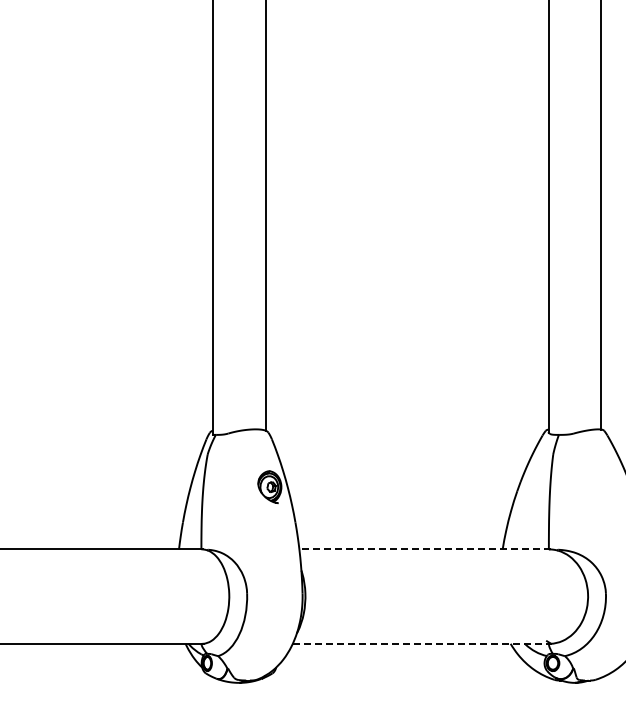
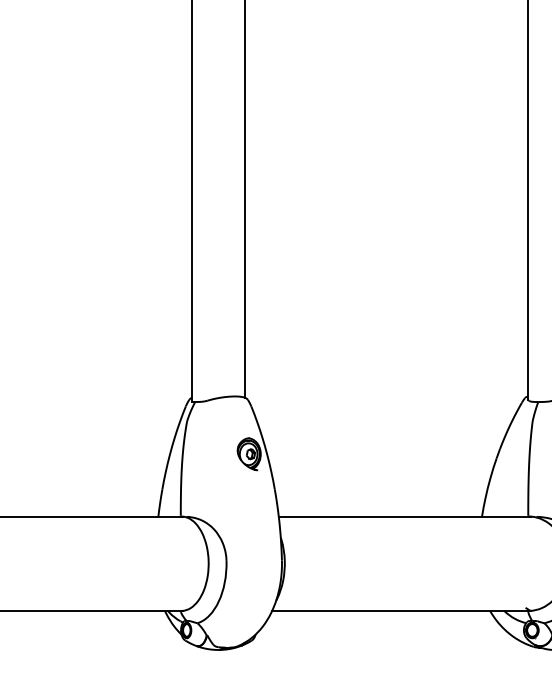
line: (425, 549) -> (404, 516), dashed -> solid
line: (422, 643) -> (401, 610), dashed -> solid

